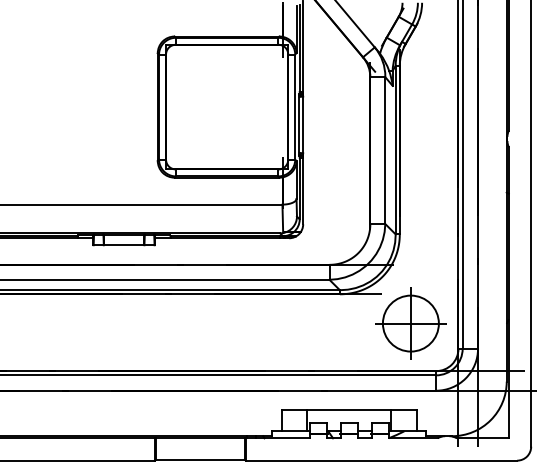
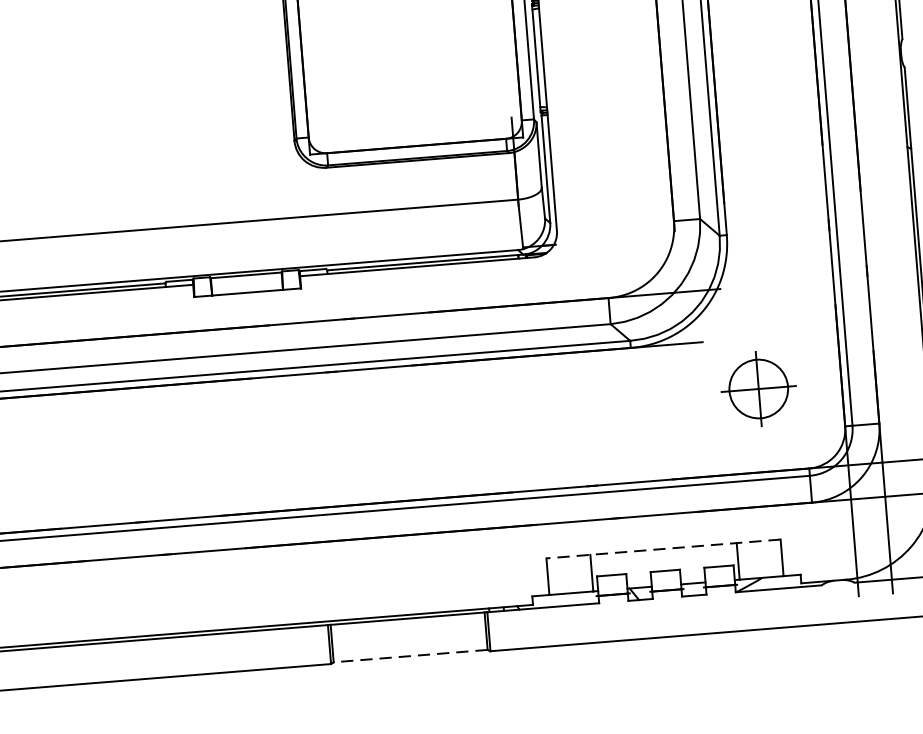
part: (410, 323) -> (757, 388), size x0.6
line: (348, 410) -> (662, 549), solid -> dashed
line: (199, 459) -> (409, 655), solid -> dashed

